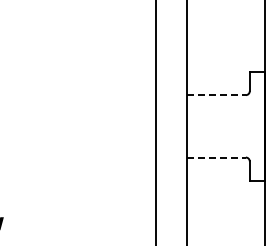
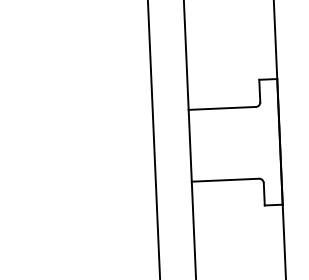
line: (217, 95) -> (223, 108), dashed -> solid
line: (217, 157) -> (226, 180), dashed -> solid

